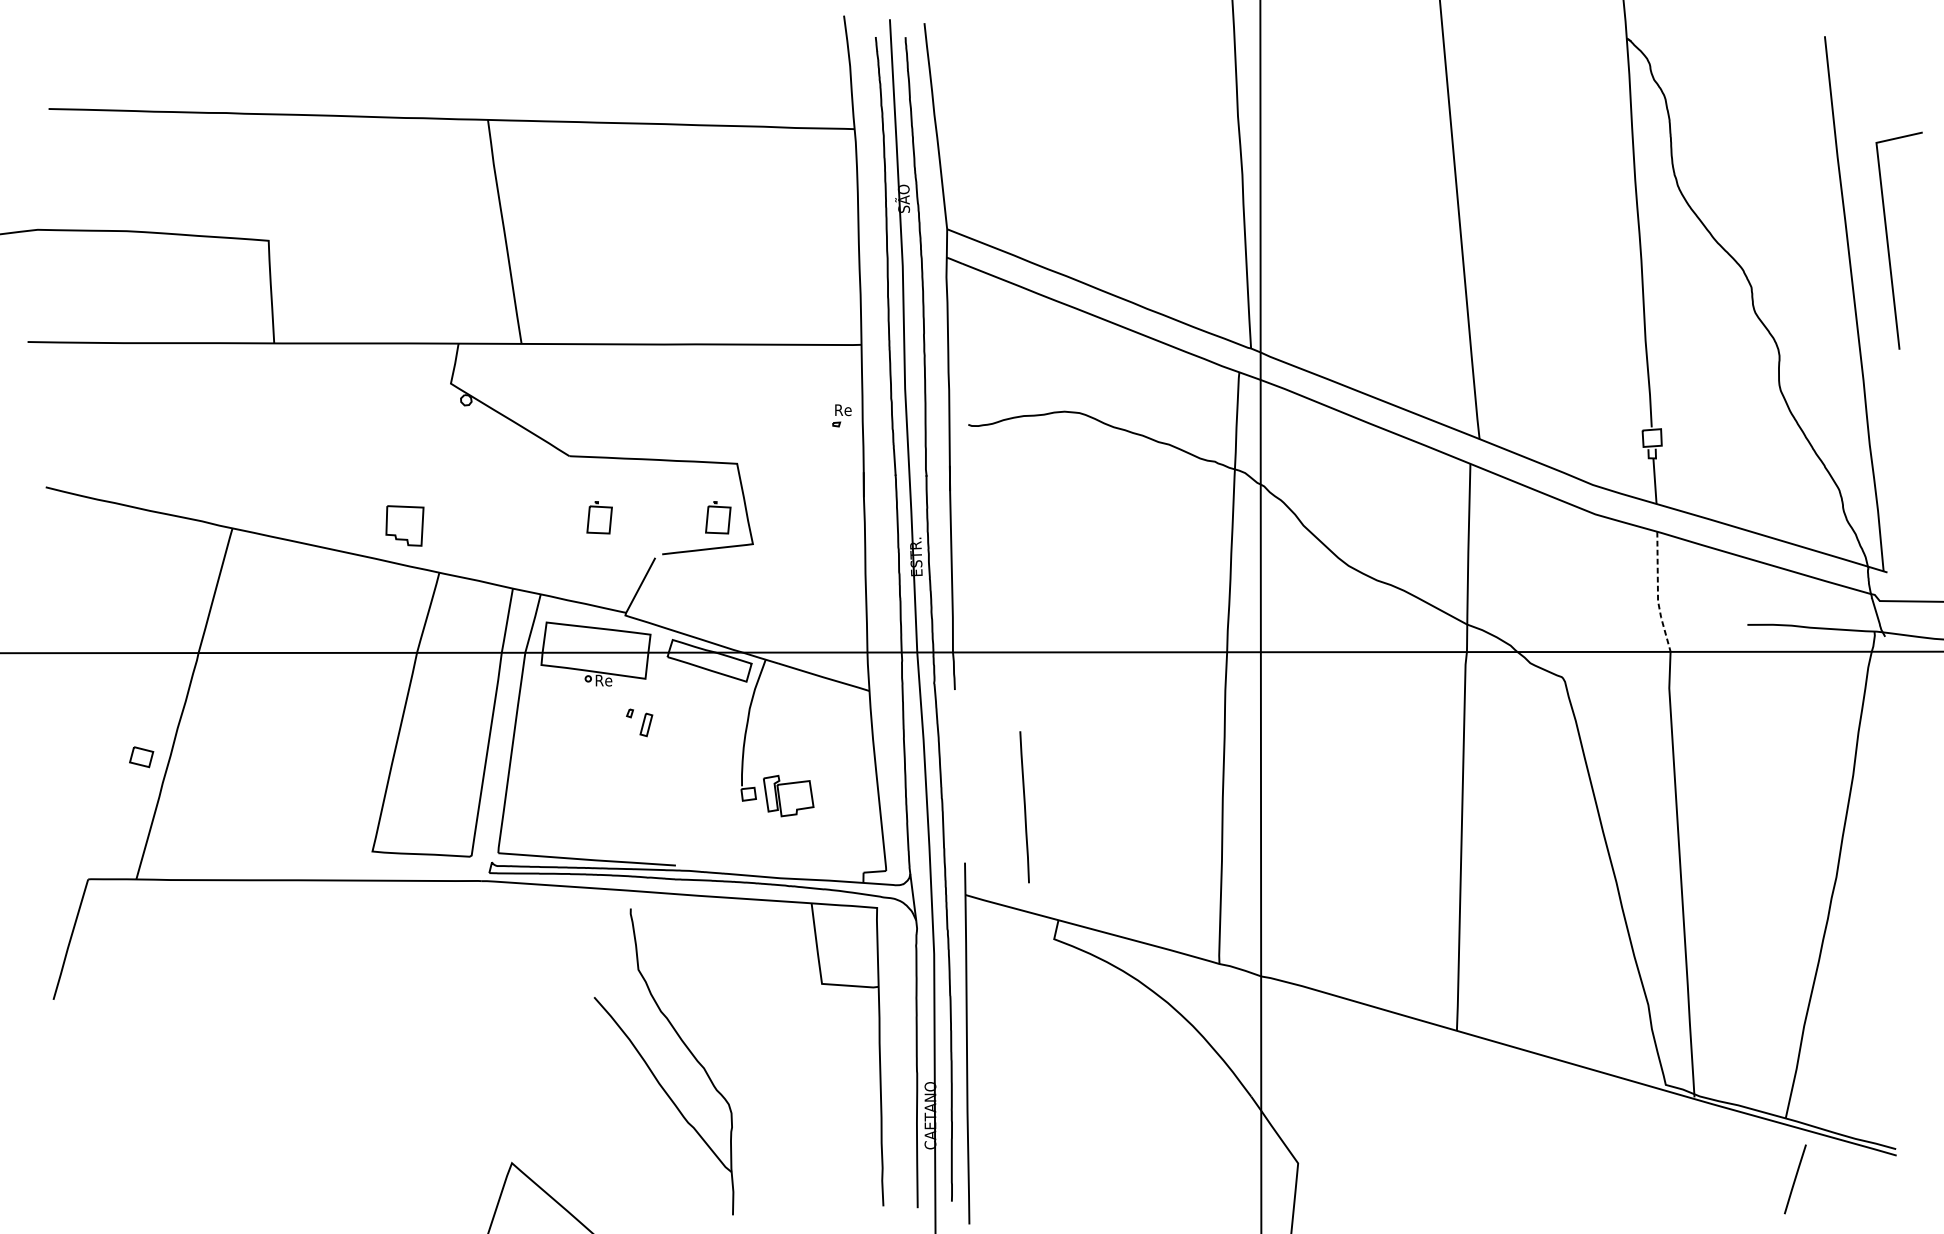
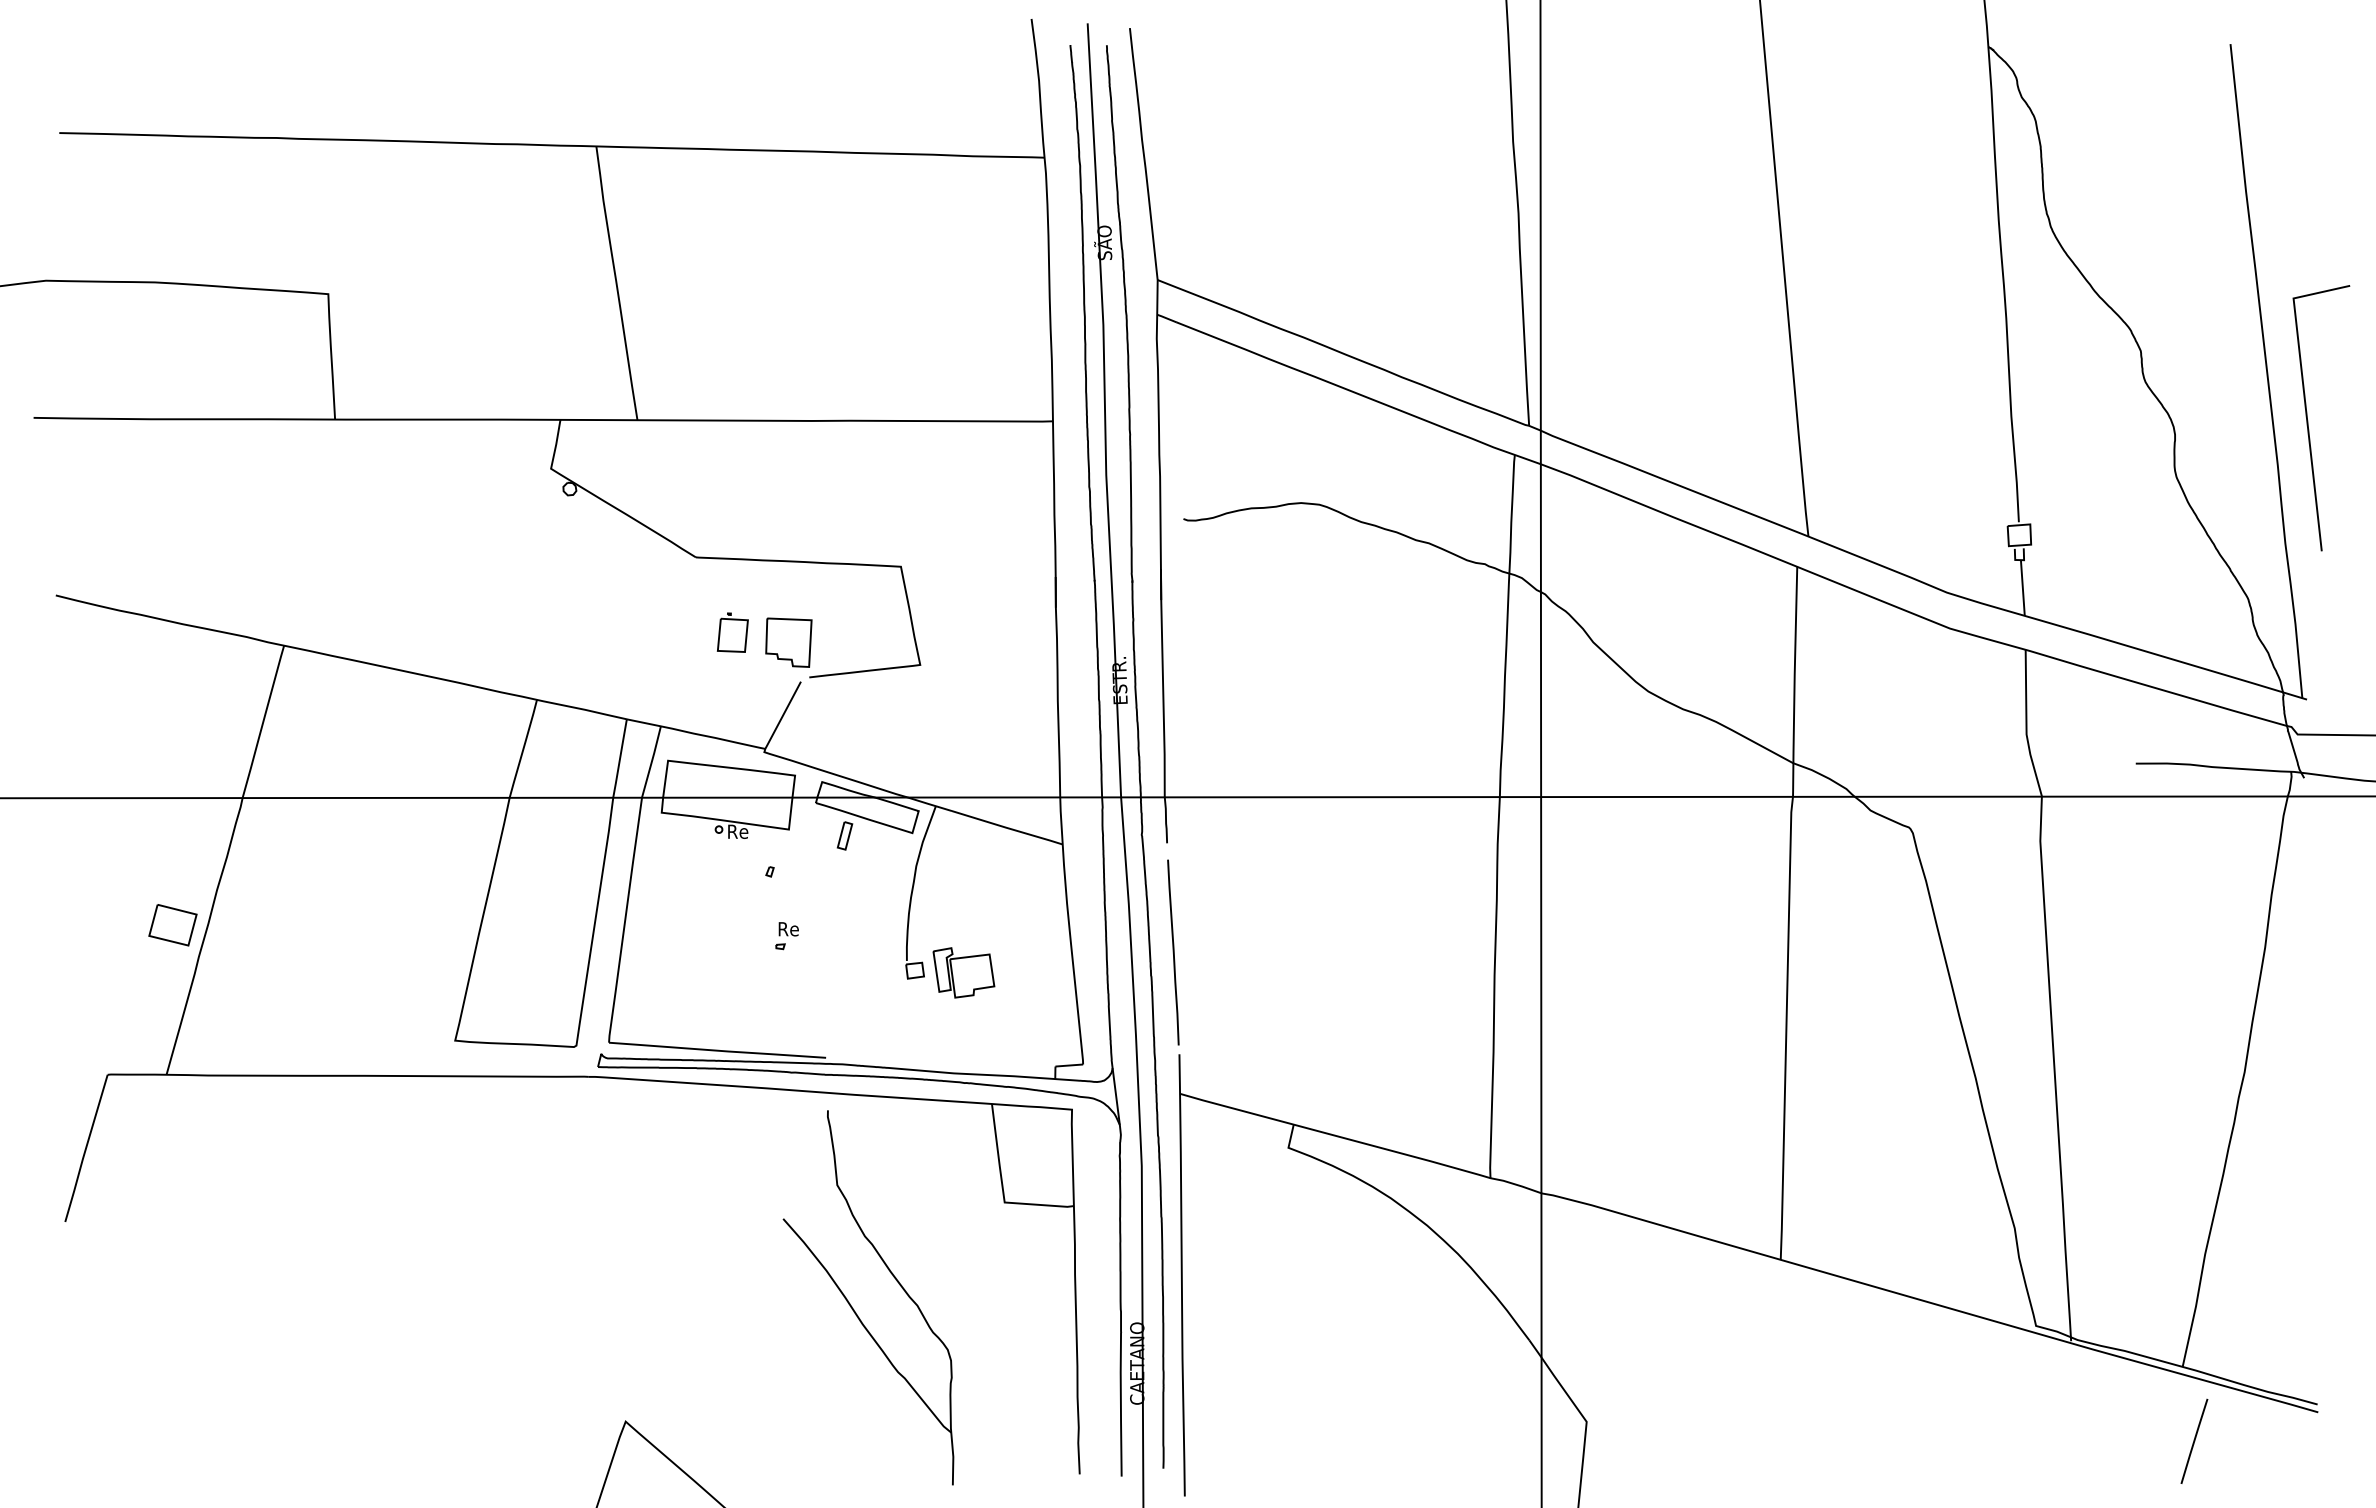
line: (1888, 242) -> (2308, 420), moved
part: (841, 416) -> (786, 936), moved
part: (717, 517) -> (877, 632), removed
part: (404, 525) -> (788, 642), moved
line: (1657, 593) -> (2026, 725), dashed -> solid
part: (645, 724) -> (844, 835), moved
part: (141, 757) -> (172, 925), size x1.67
line: (1024, 807) -> (1173, 952), moved
part: (650, 1069) -> (852, 1306), moved

